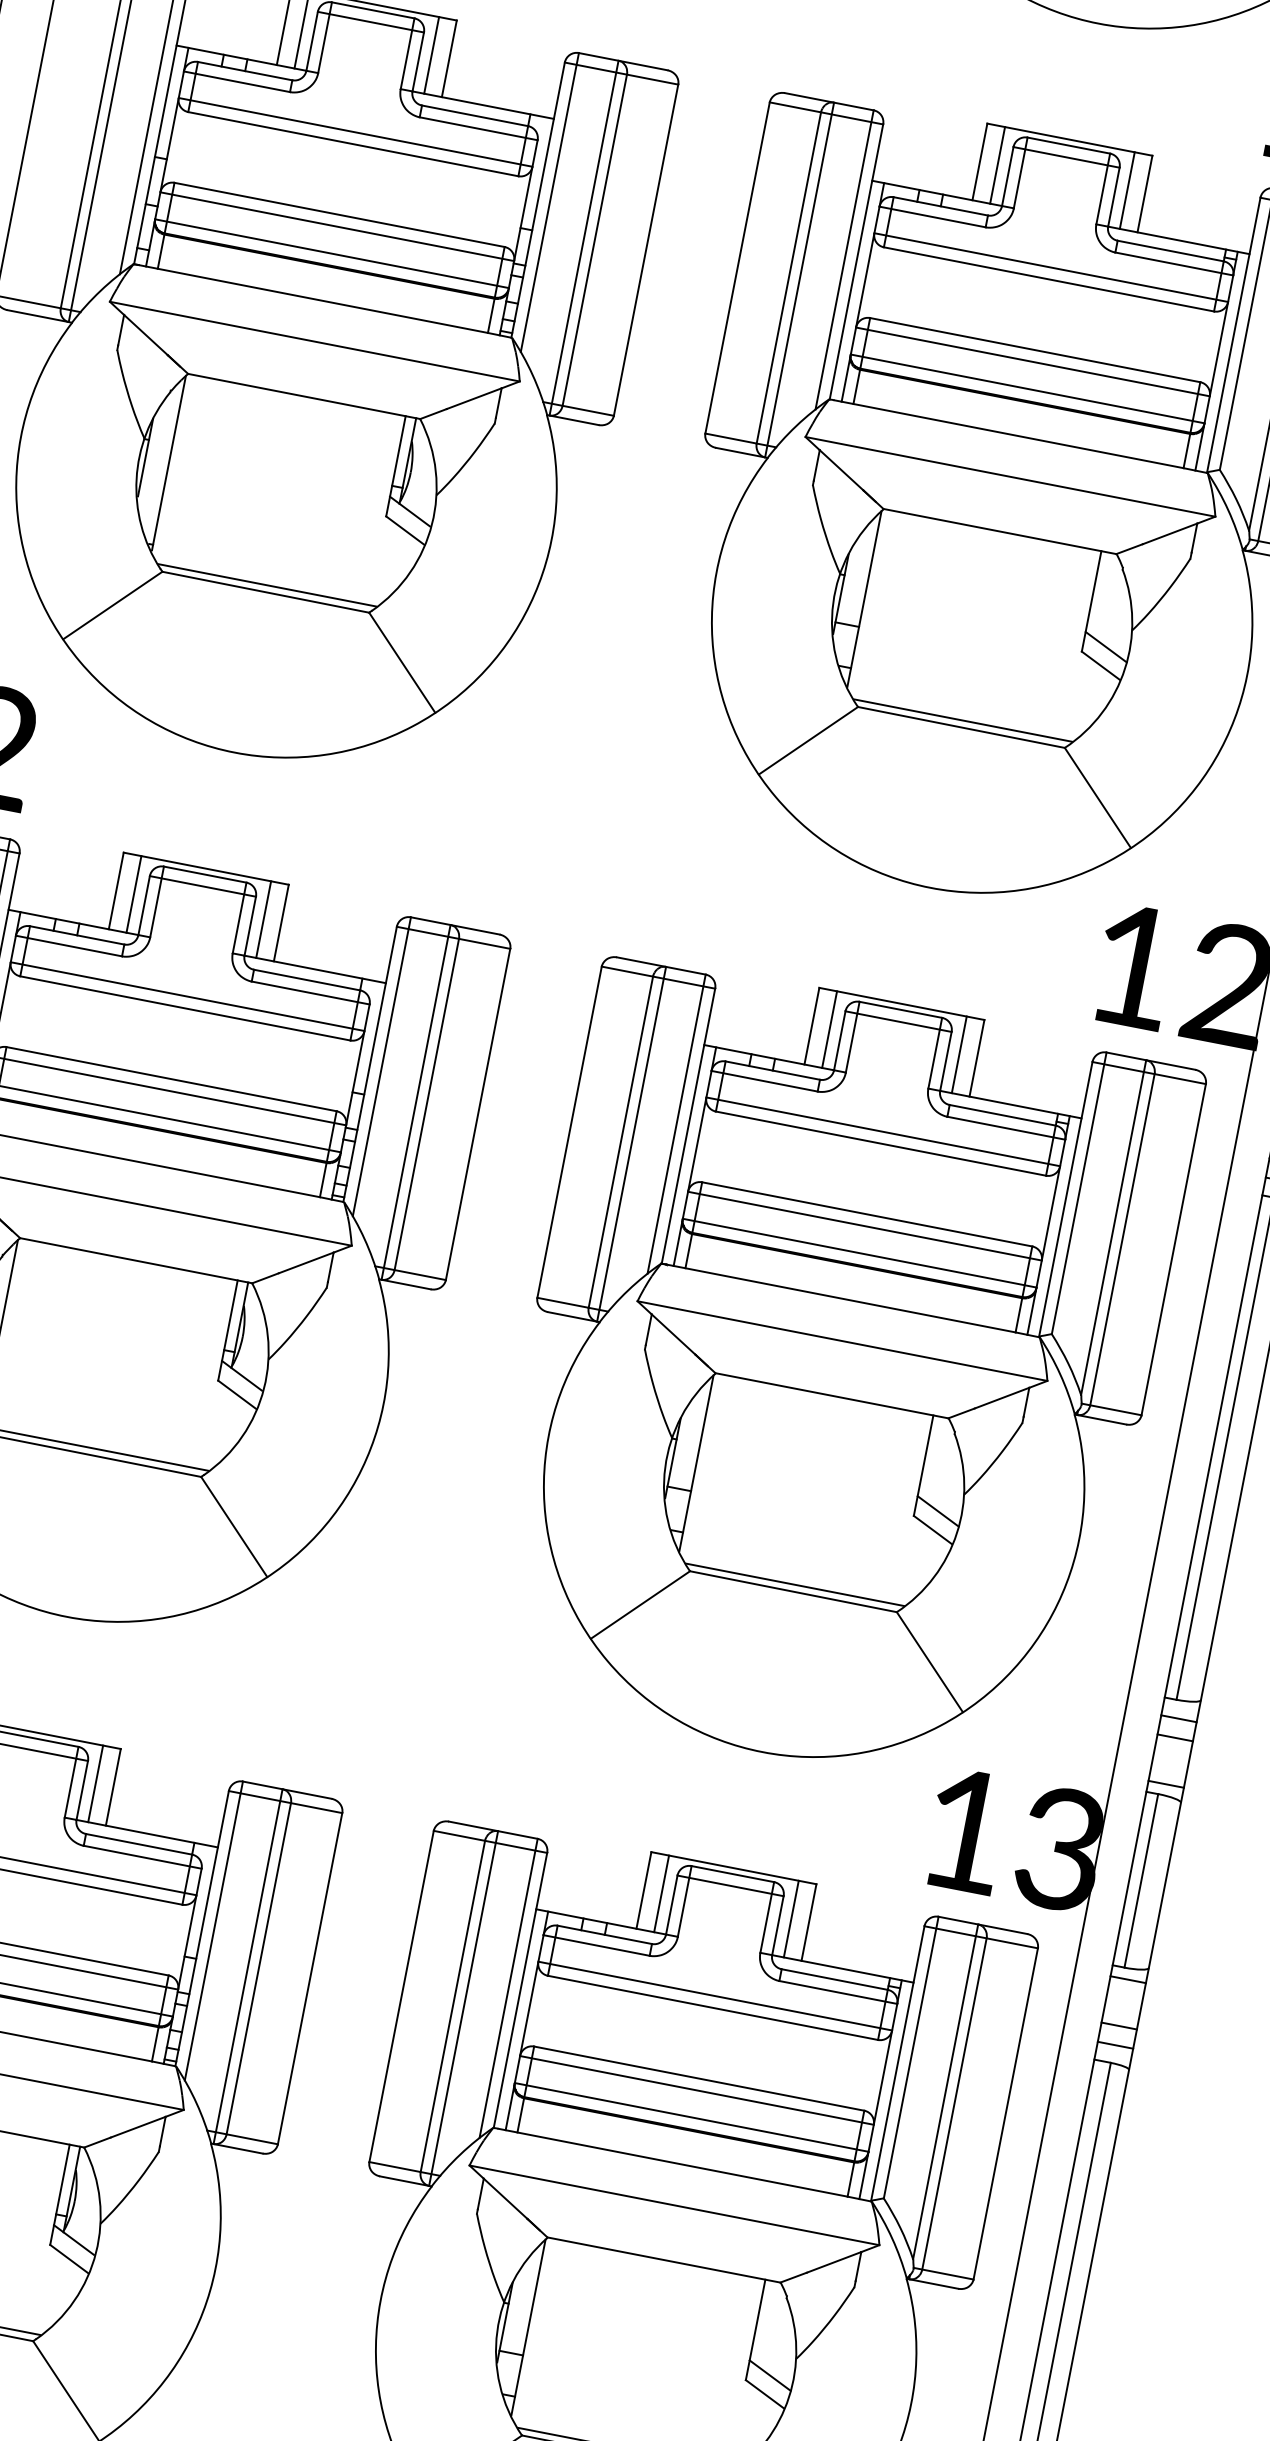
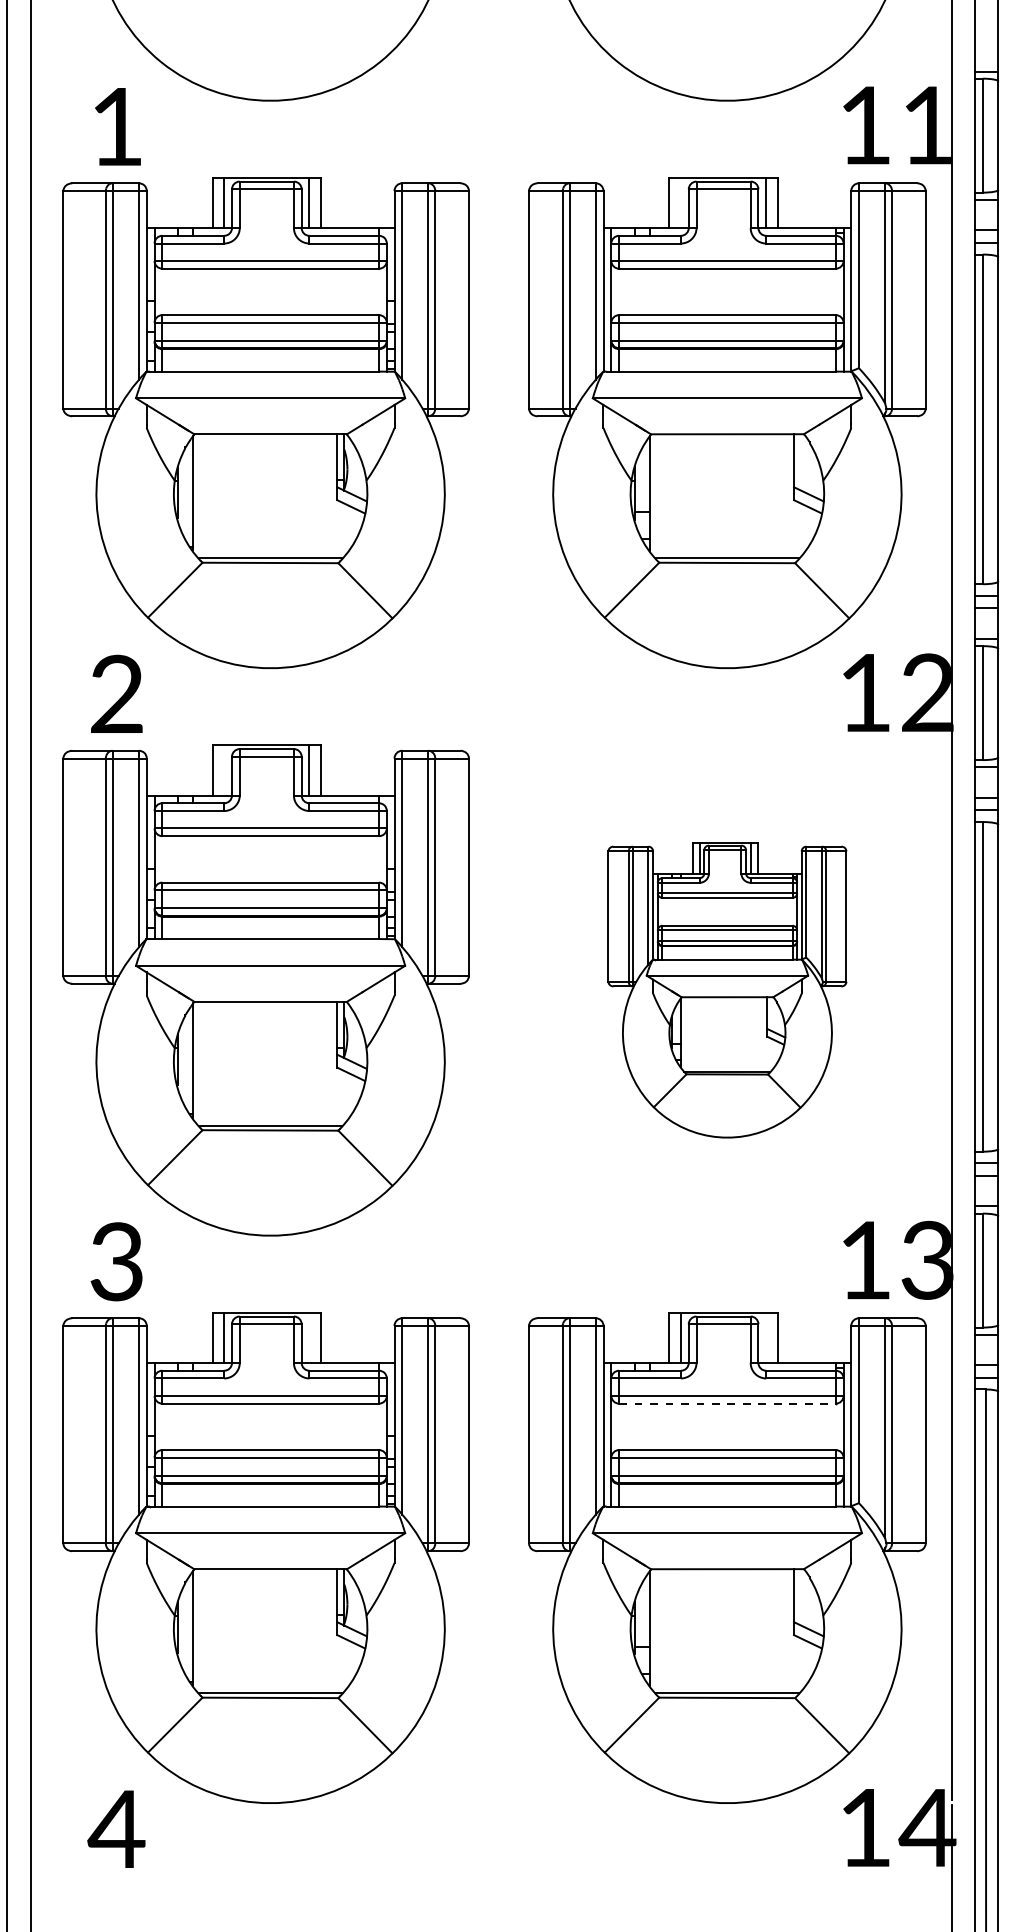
line: (997, 164) -> (680, 202), removed
line: (134, 894) -> (224, 770), removed
part: (835, 1378) -> (727, 990), size x0.6
line: (96, 1783) -> (309, 1337), removed
line: (792, 1918) -> (766, 1337), removed
line: (713, 2007) -> (727, 1403), solid -> dashed

